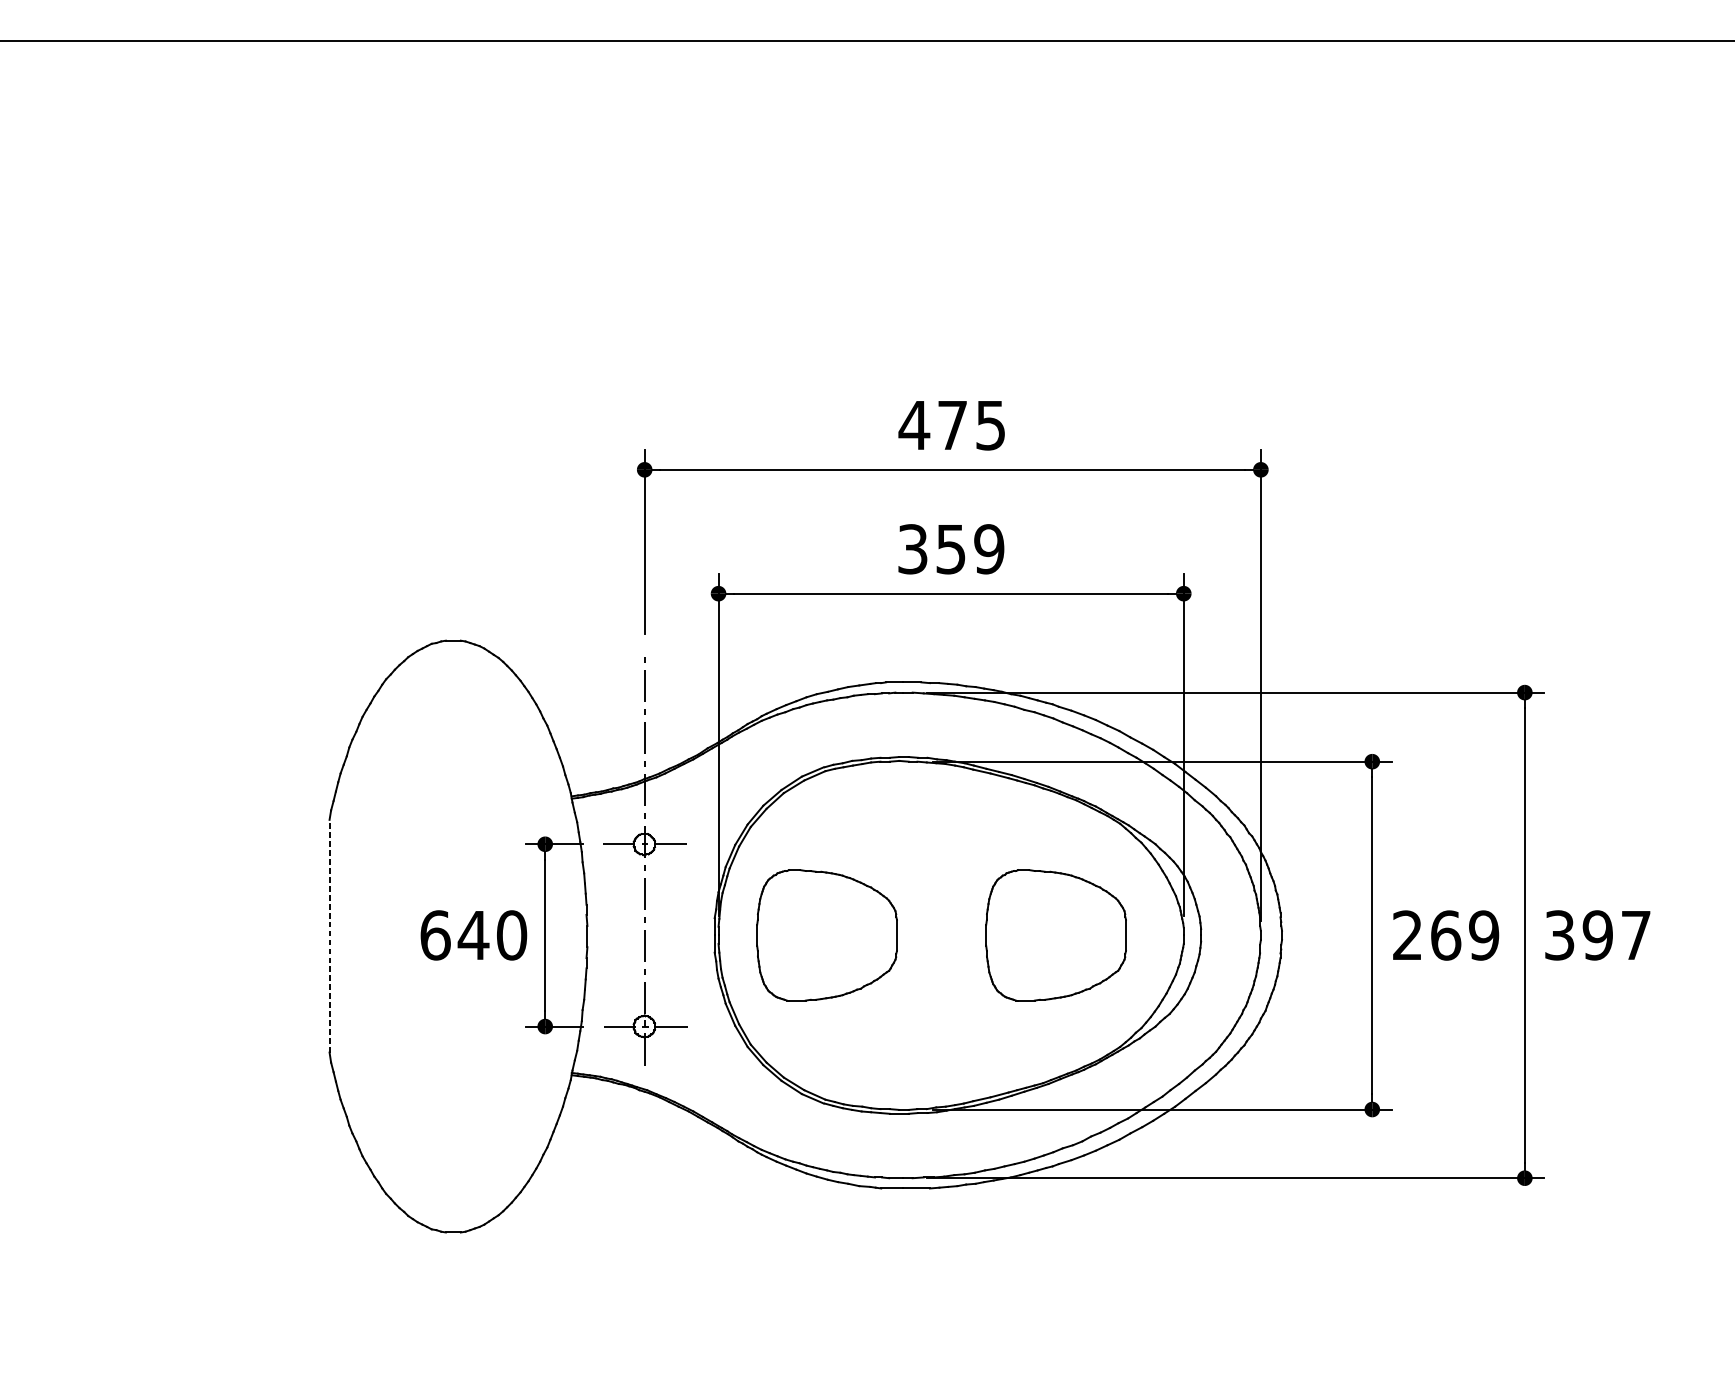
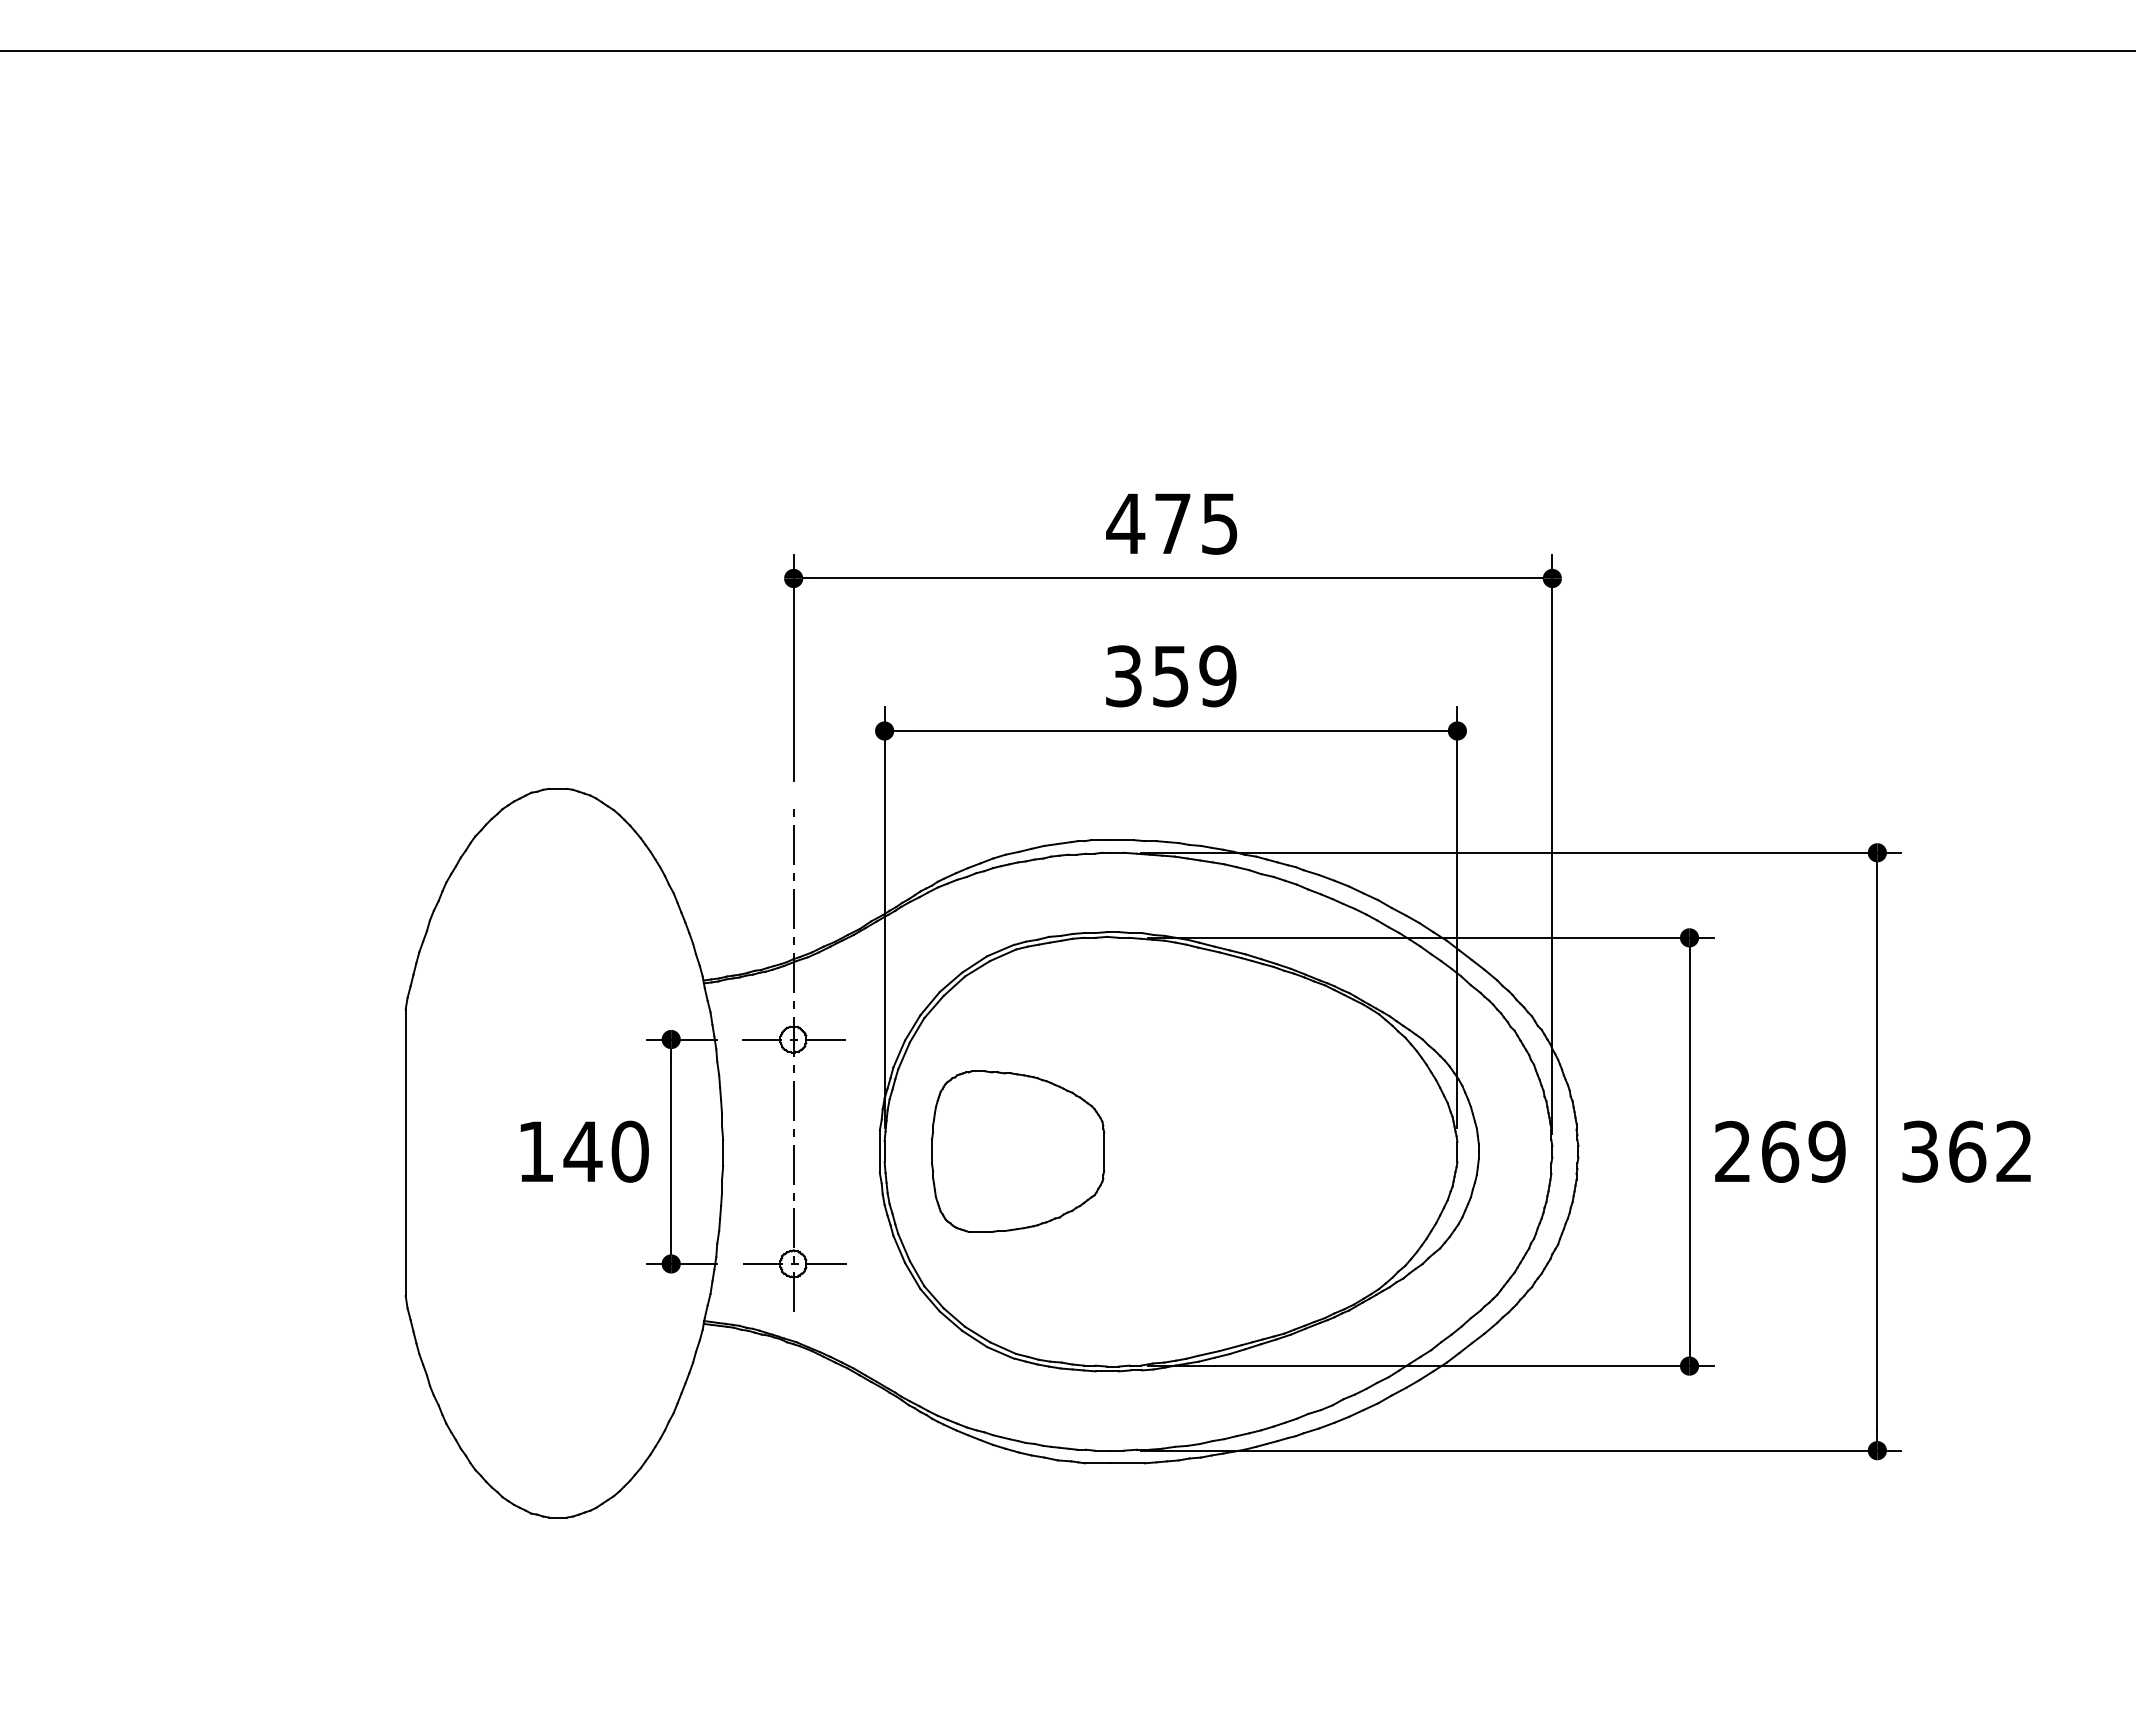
text: (435, 935) -> (536, 1151), 640 -> 140
part: (1056, 935) -> (1300, 1151), removed
text: (1615, 935) -> (1989, 1151), 397 -> 362
line: (329, 936) -> (405, 1152), dashed -> solid

